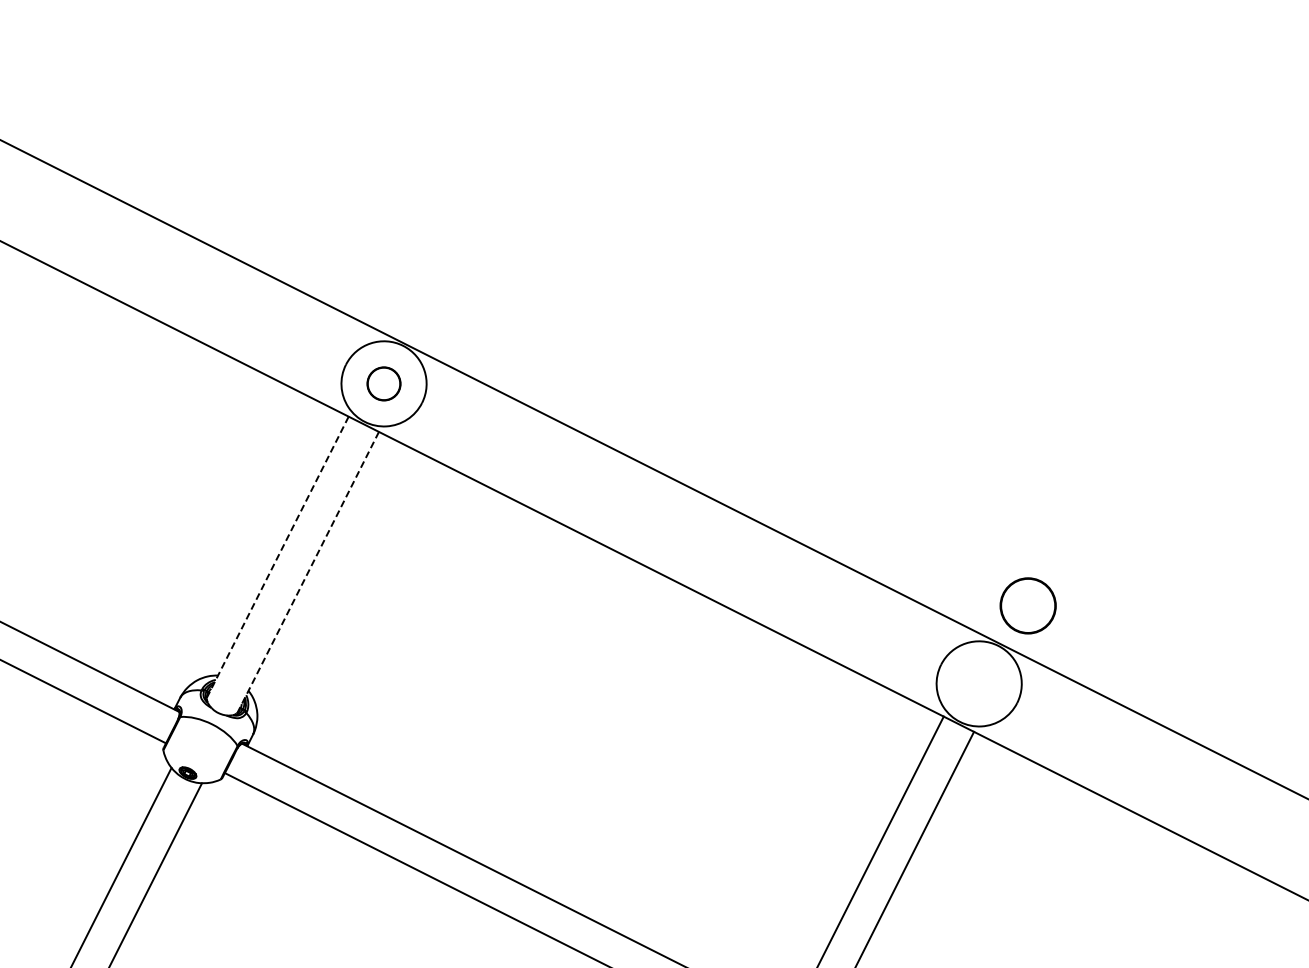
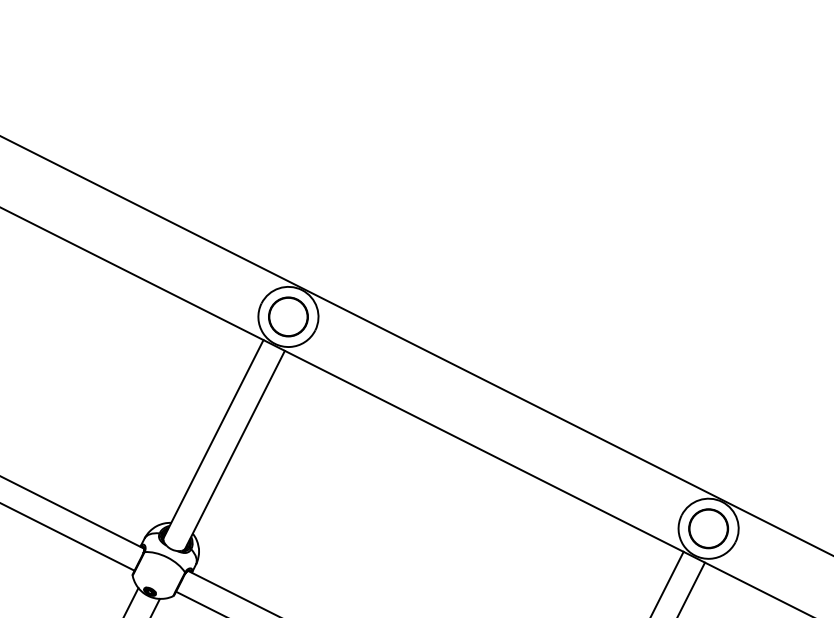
circle: (383, 383) -> (288, 316), size x1.67
line: (277, 557) -> (213, 439), dashed -> solid
line: (307, 573) -> (234, 450), dashed -> solid
circle: (1027, 605) -> (708, 528), moved

